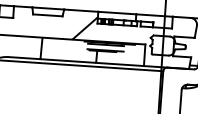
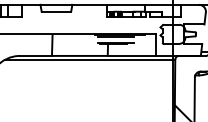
hatch: (85, 28) -> (94, 22), removed

